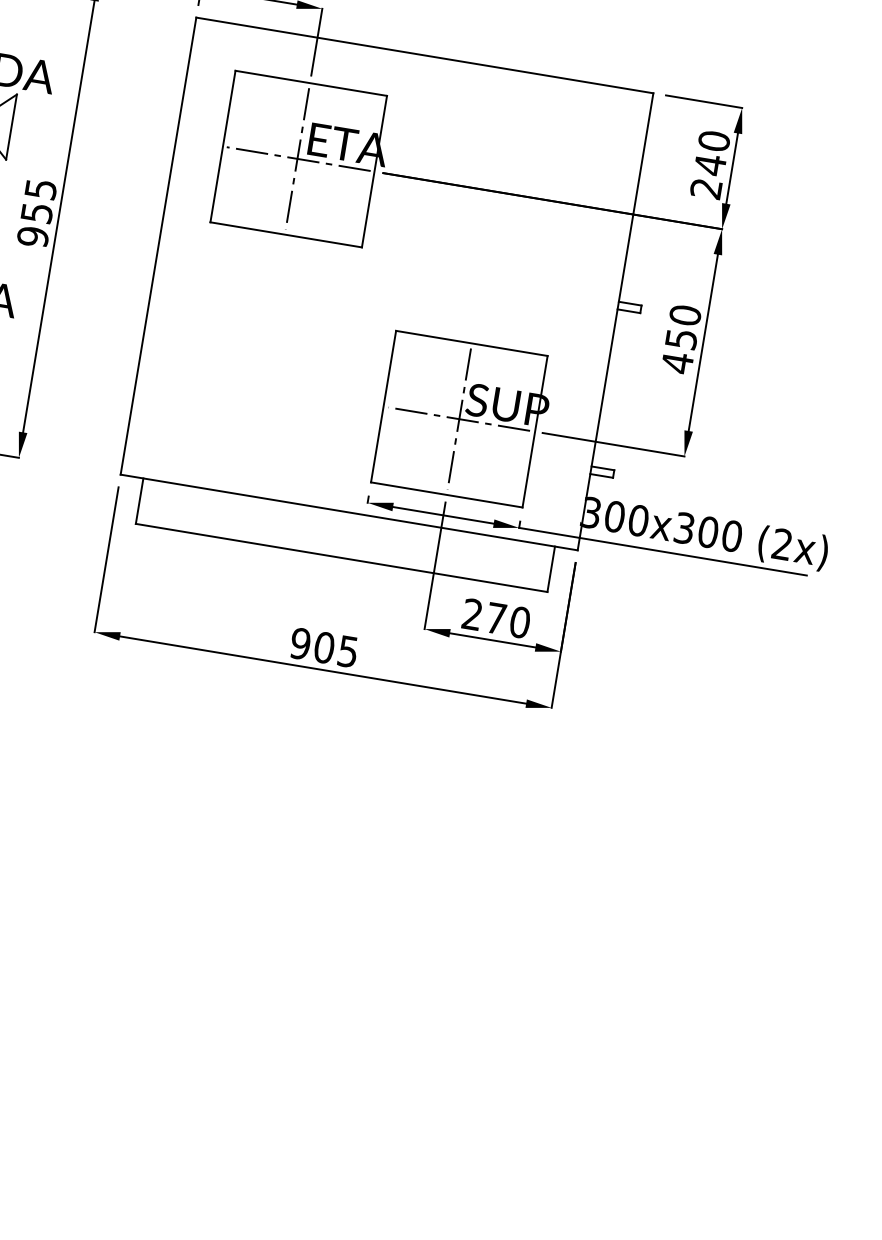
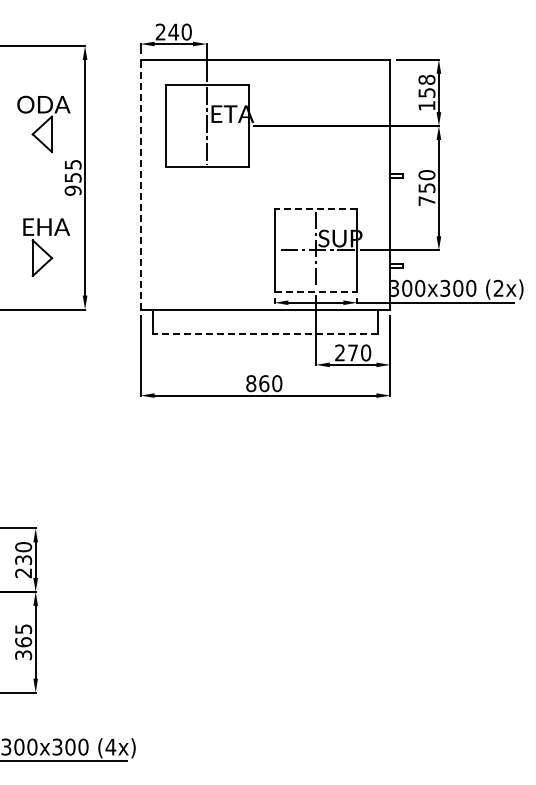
line: (298, 159) -> (207, 126), removed
text: (709, 164) -> (426, 92), 240 -> 158
line: (158, 245) -> (140, 184), solid -> dashed
line: (471, 342) -> (315, 208), solid -> dashed
text: (676, 361) -> (426, 200), 450 -> 750
line: (447, 494) -> (316, 291), solid -> dashed
line: (341, 558) -> (265, 334), solid -> dashed
text: (324, 647) -> (264, 383), 905 -> 860

